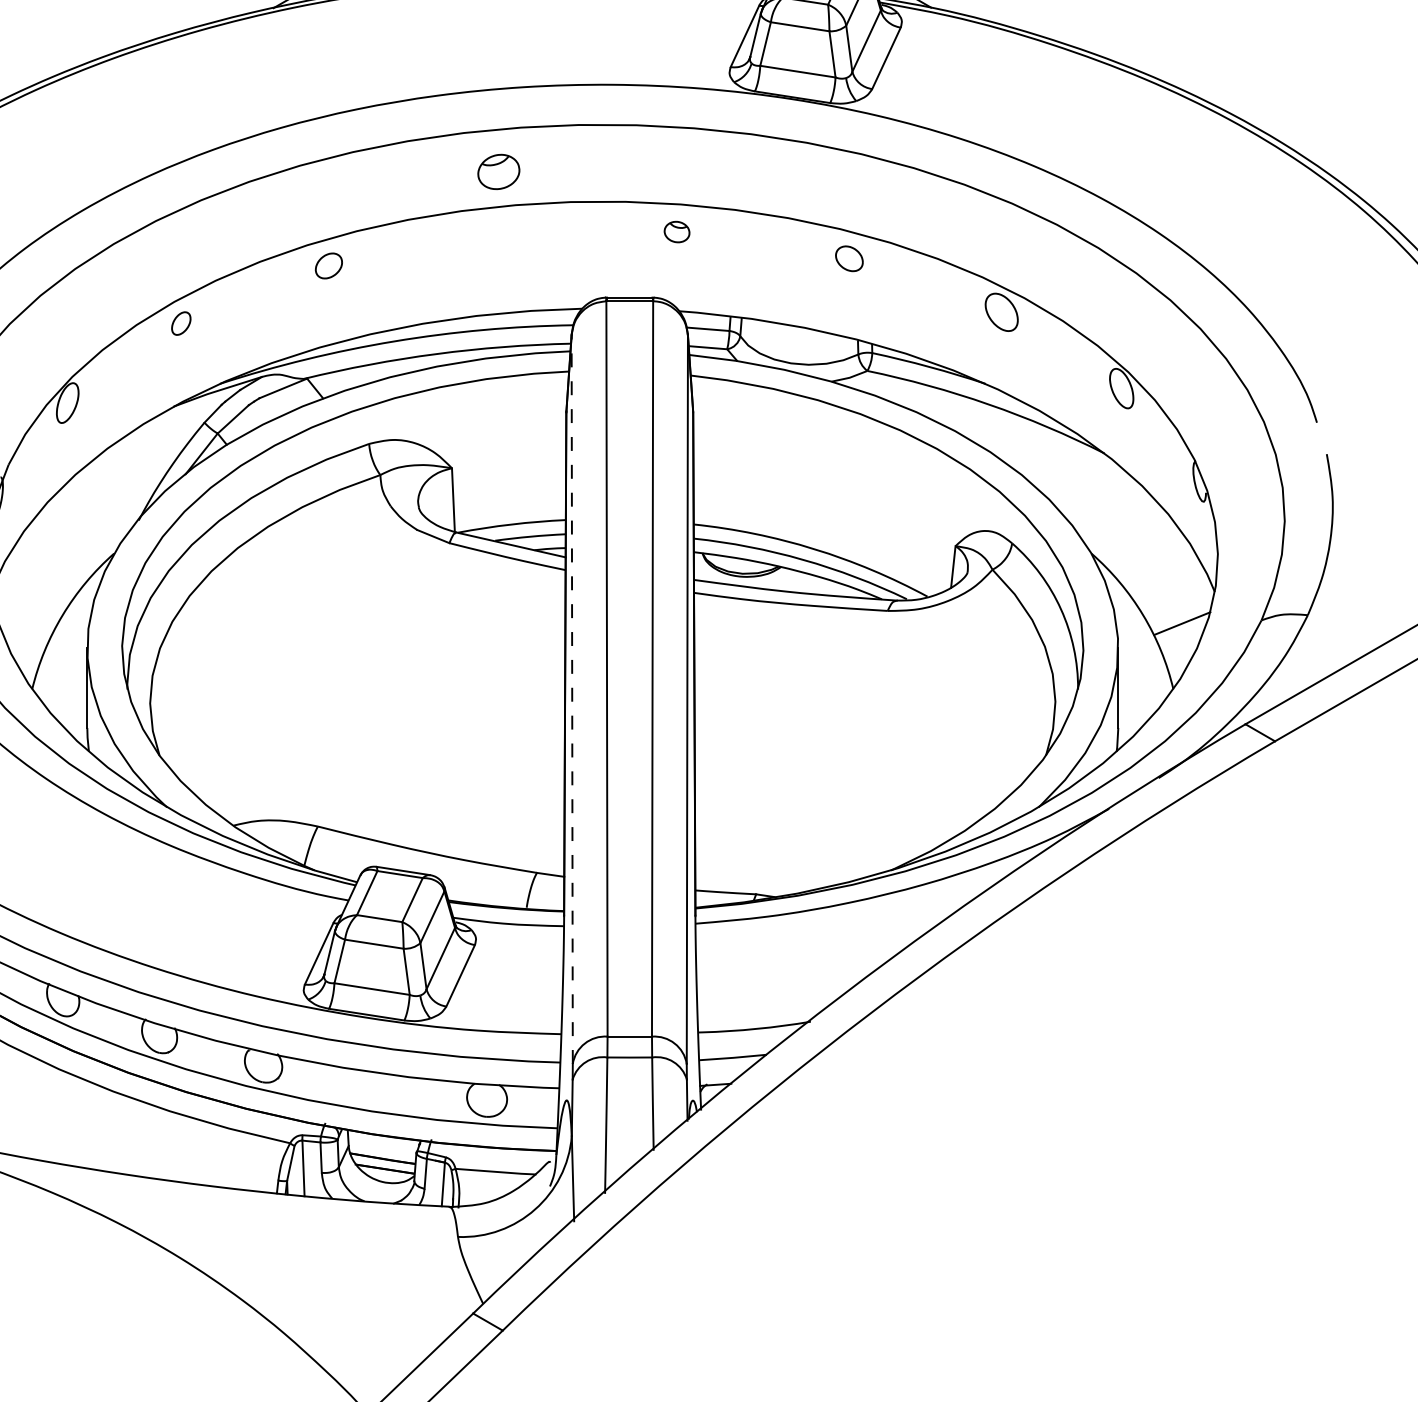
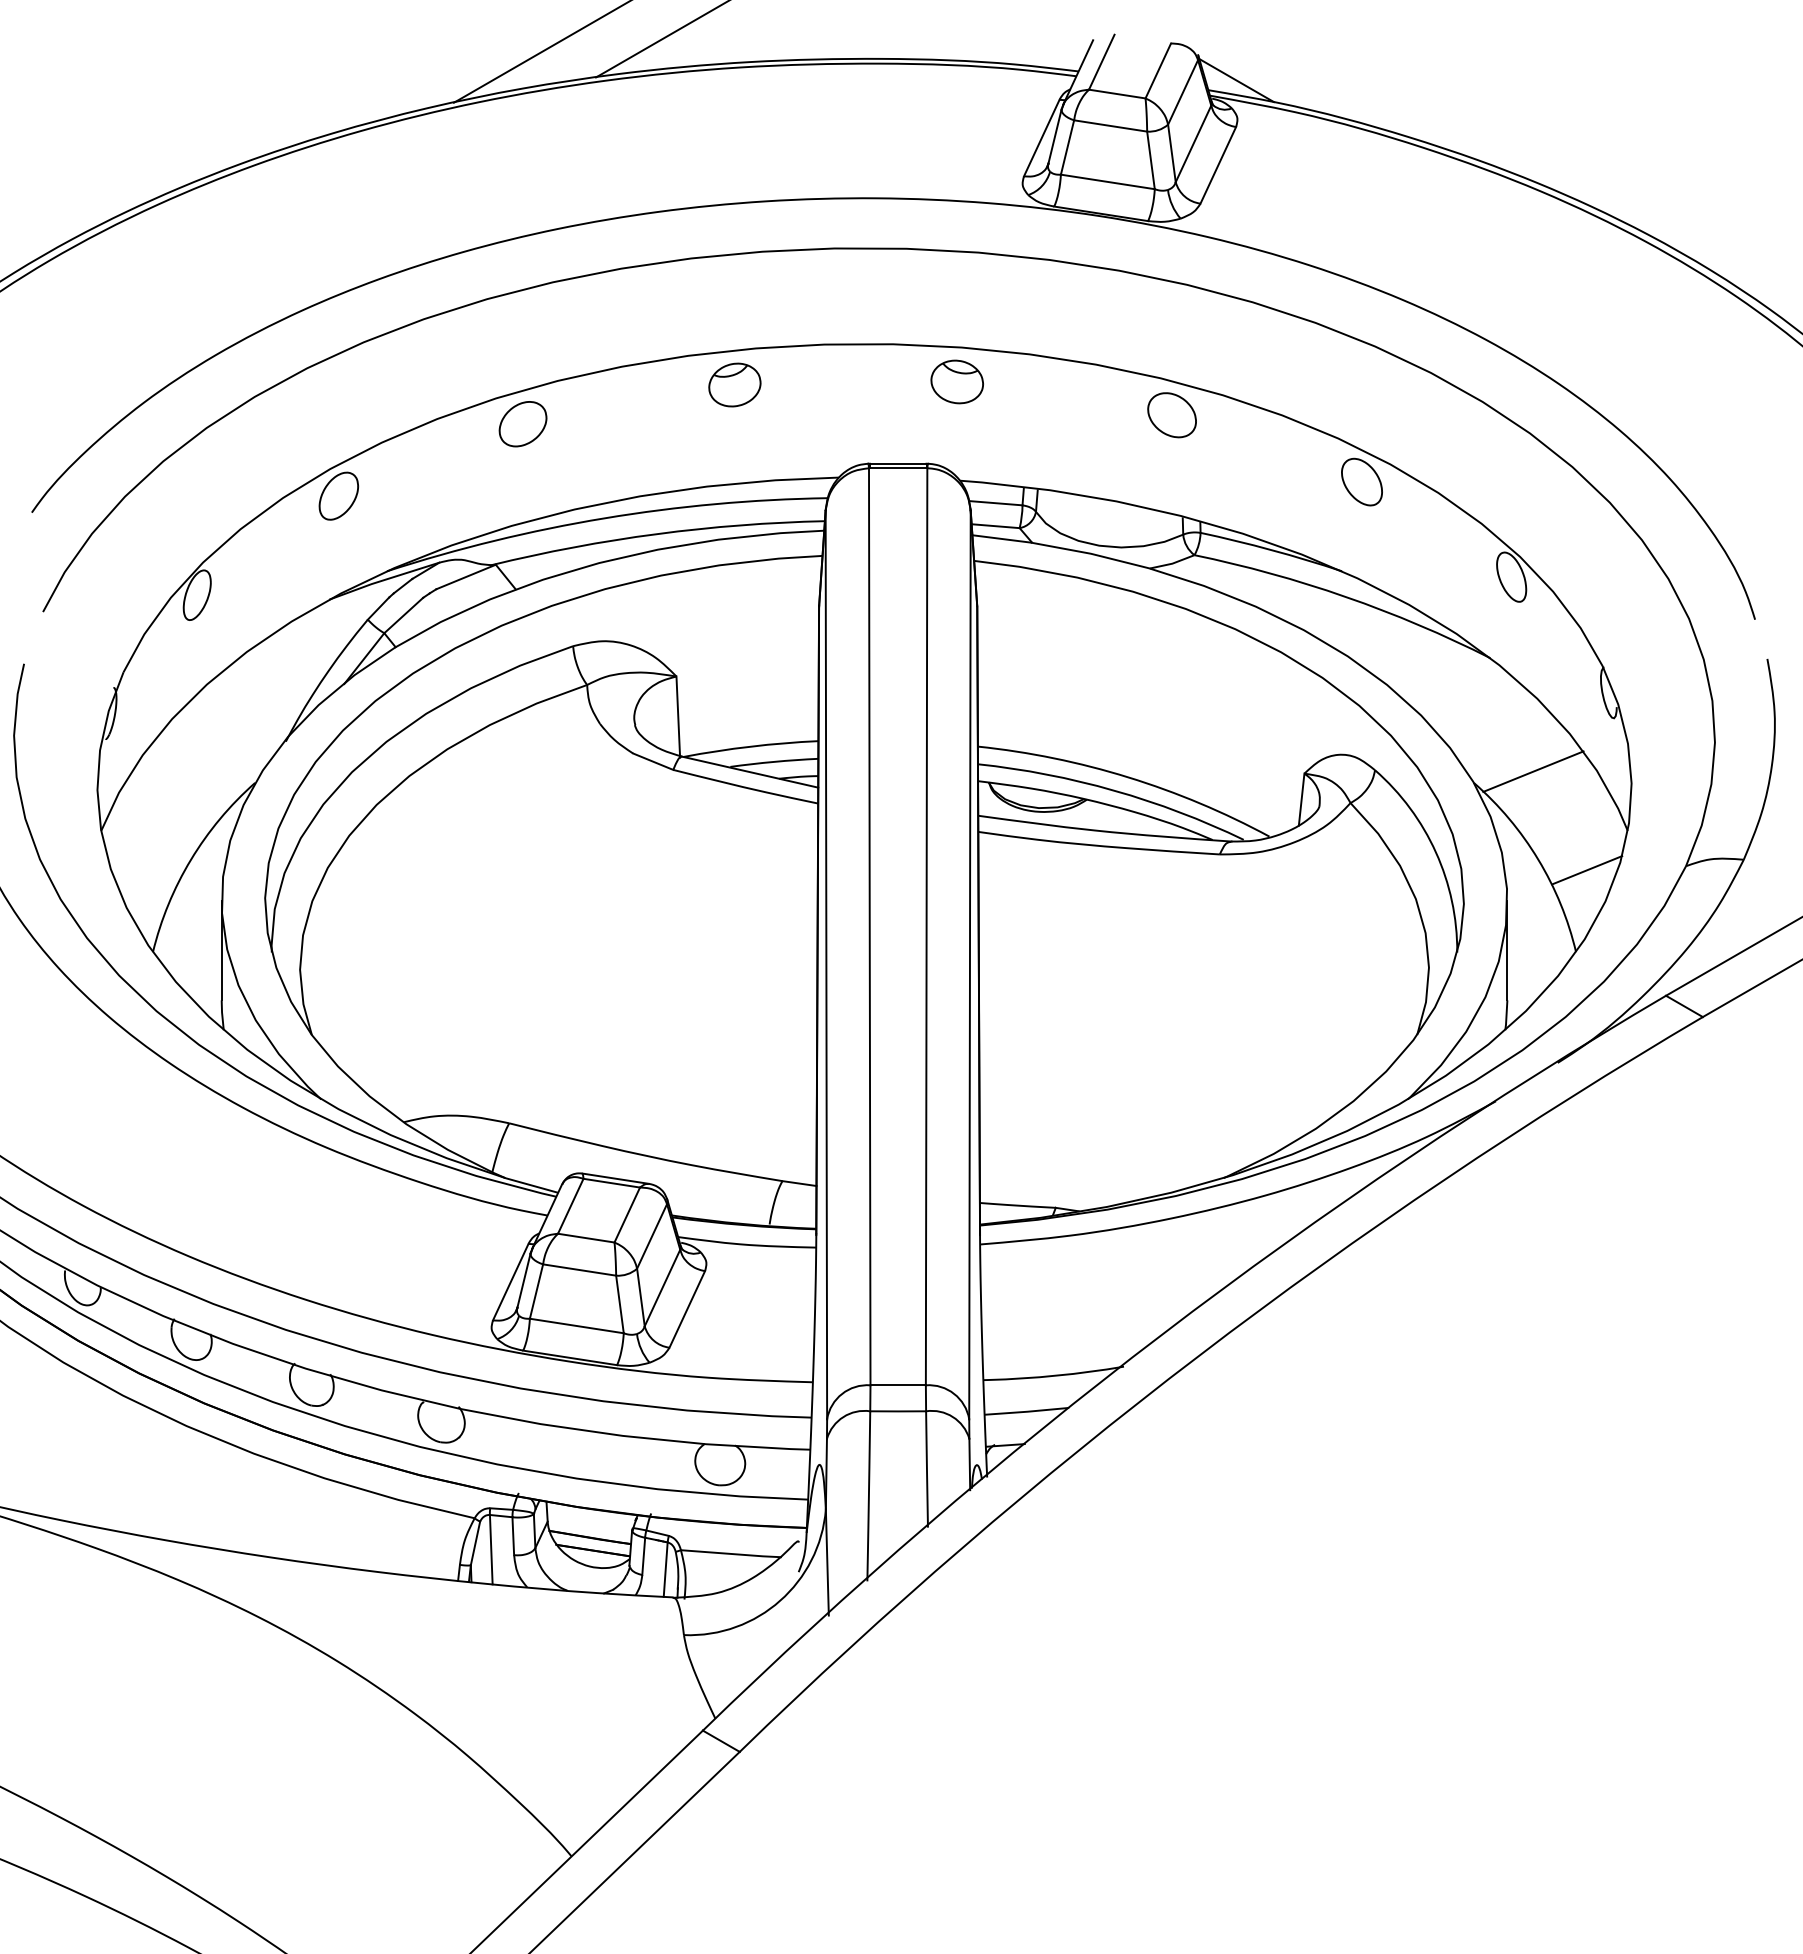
part: (498, 171) -> (734, 384), moved
part: (676, 231) -> (956, 381), size x1.67
part: (848, 258) -> (1171, 415), size x1.43
part: (328, 266) -> (522, 424), size x1.43
part: (180, 323) -> (338, 495), size x1.67
line: (1139, 544) -> (1533, 771), added
line: (572, 699) -> (826, 964), dashed -> solid

